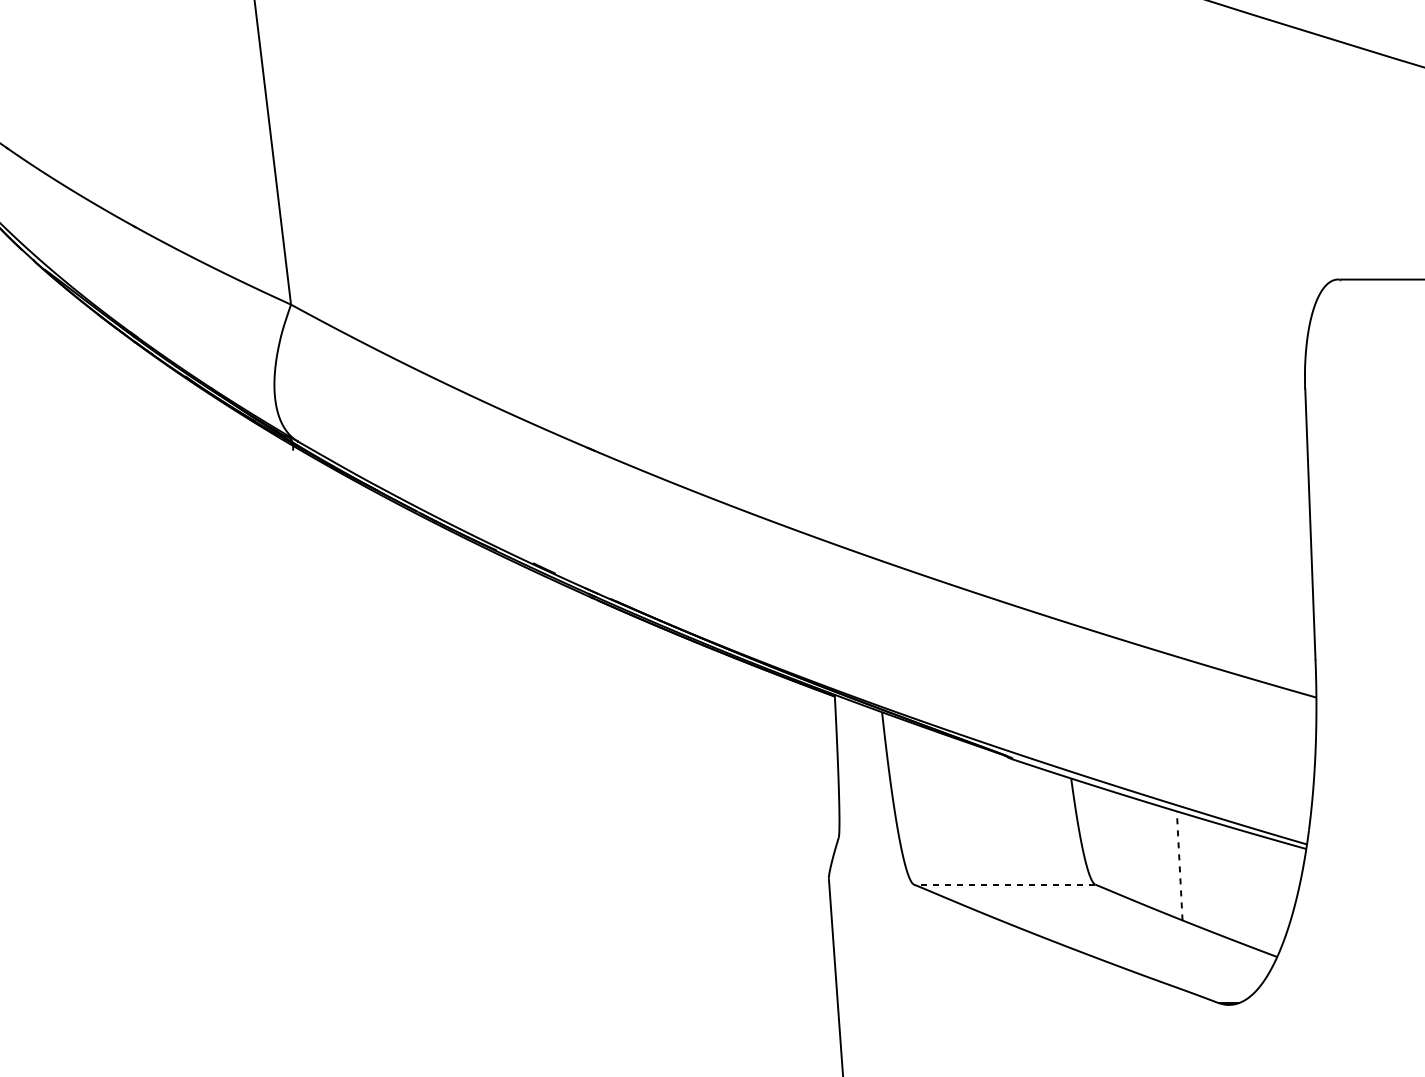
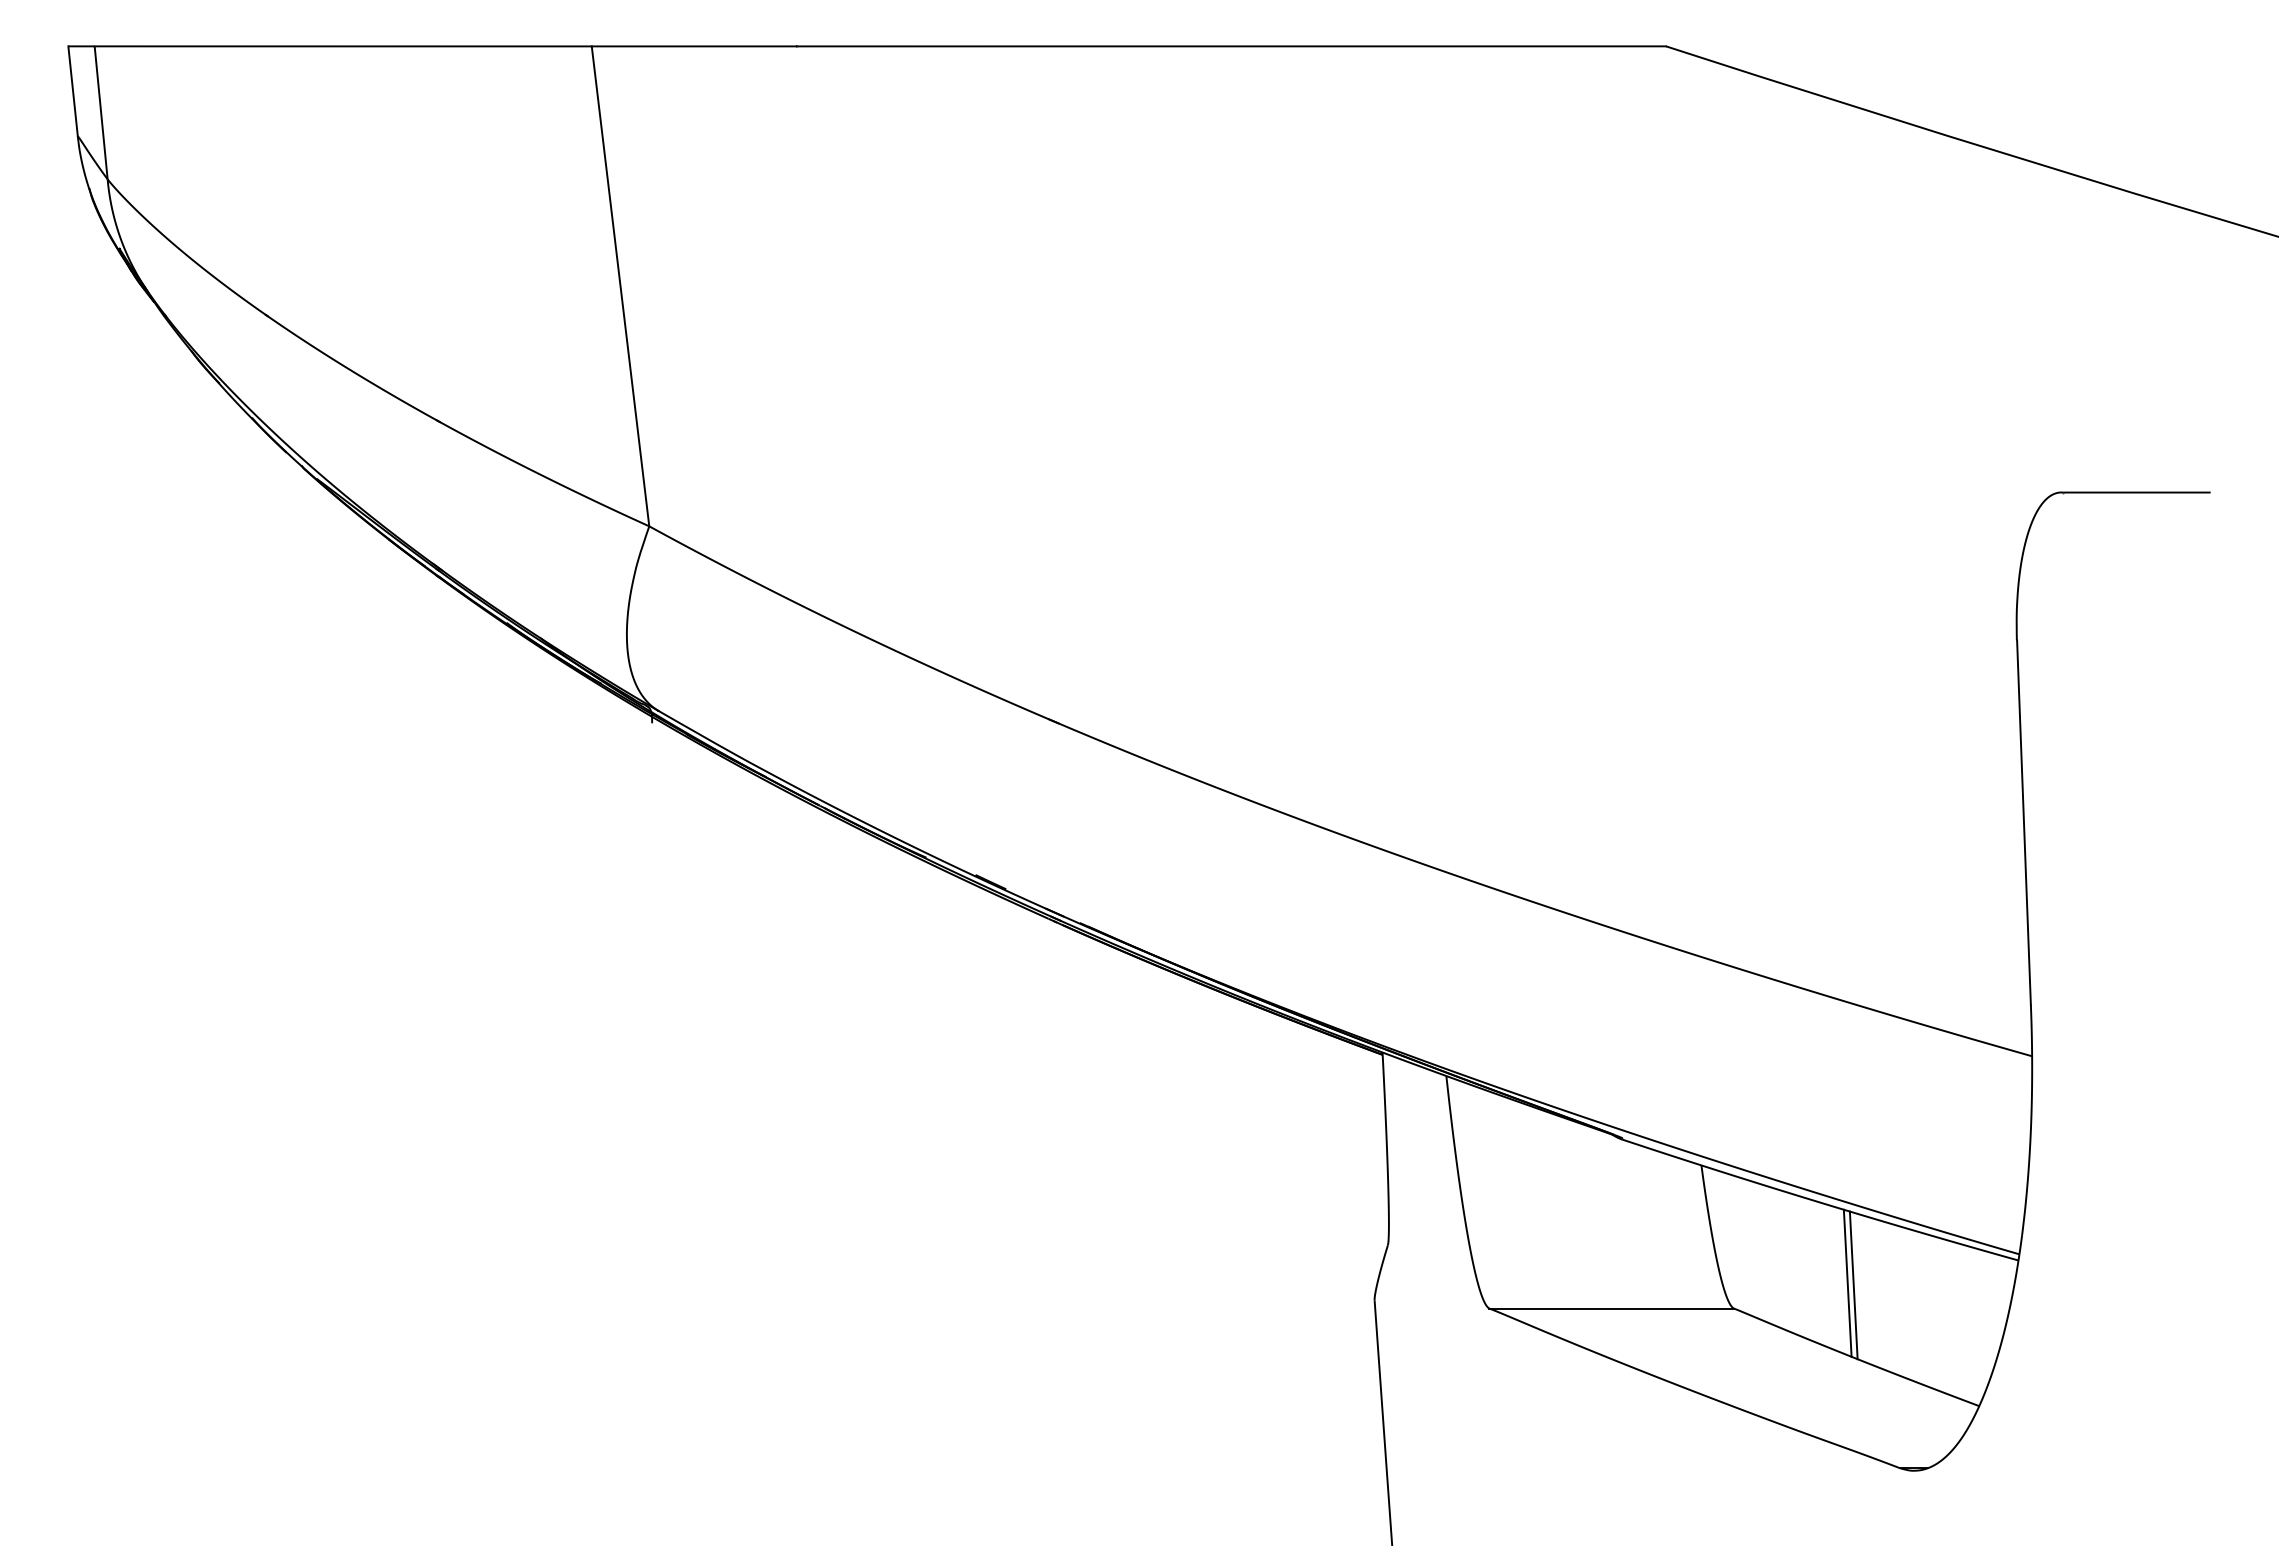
line: (1179, 866) -> (1847, 1283), dashed -> solid
line: (1183, 867) -> (1853, 1285), added
line: (1004, 884) -> (1611, 1308), dashed -> solid

